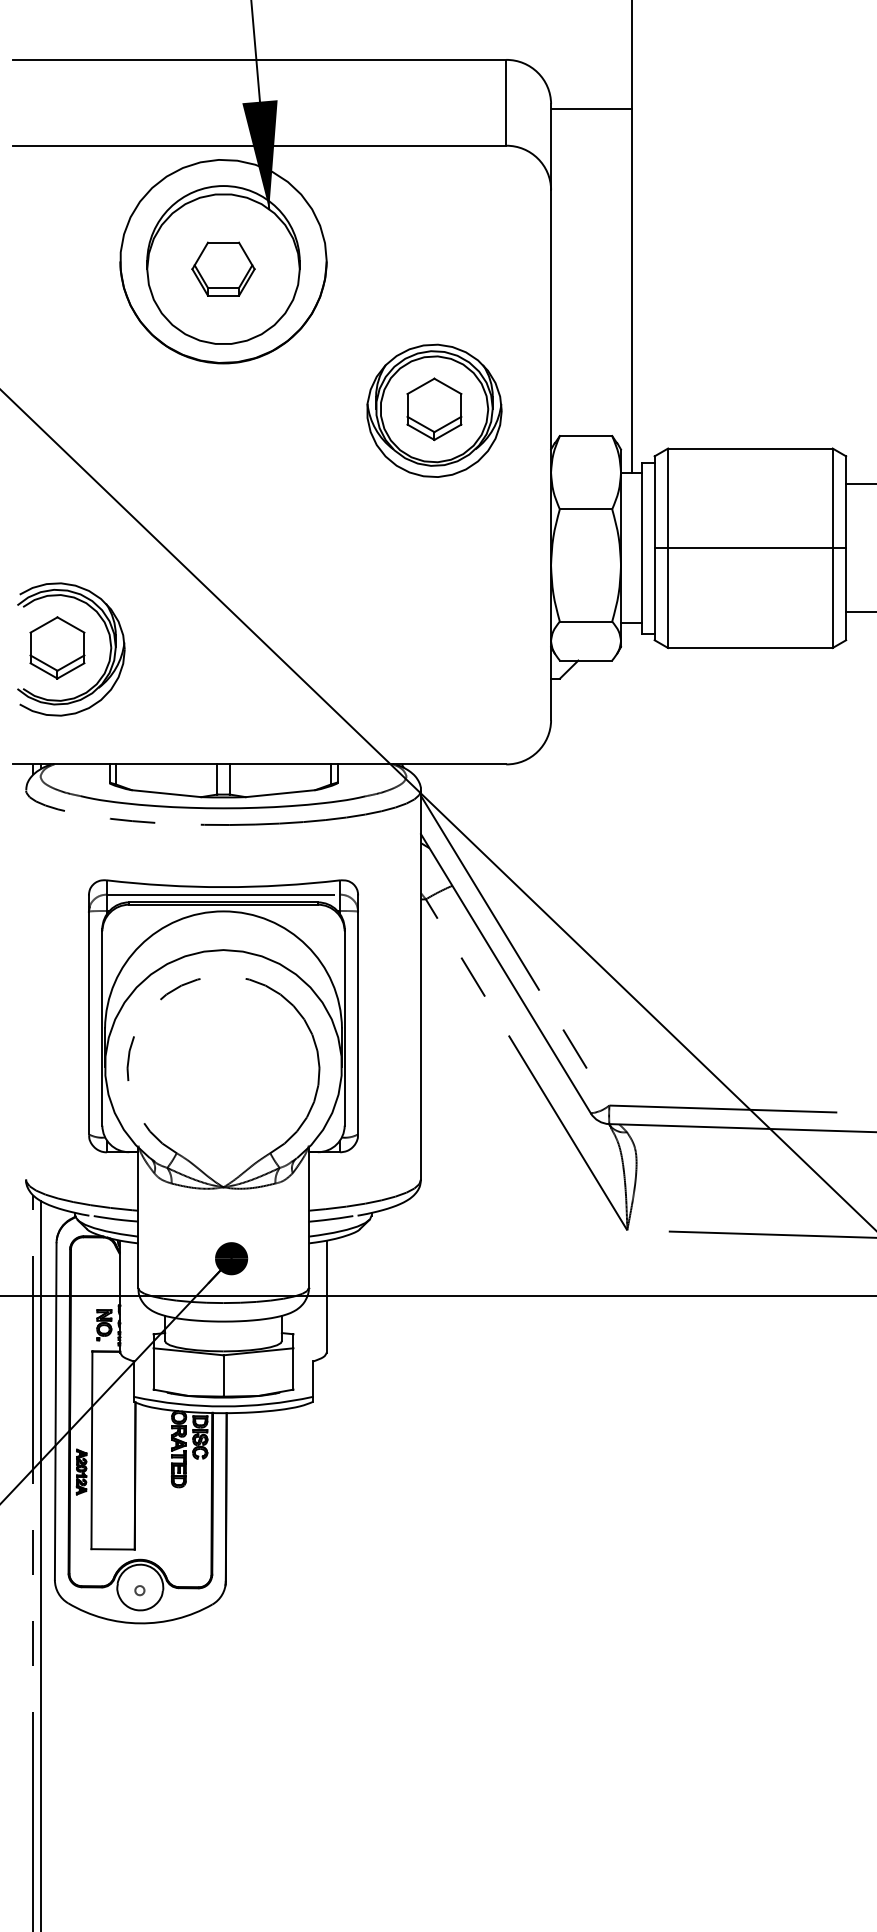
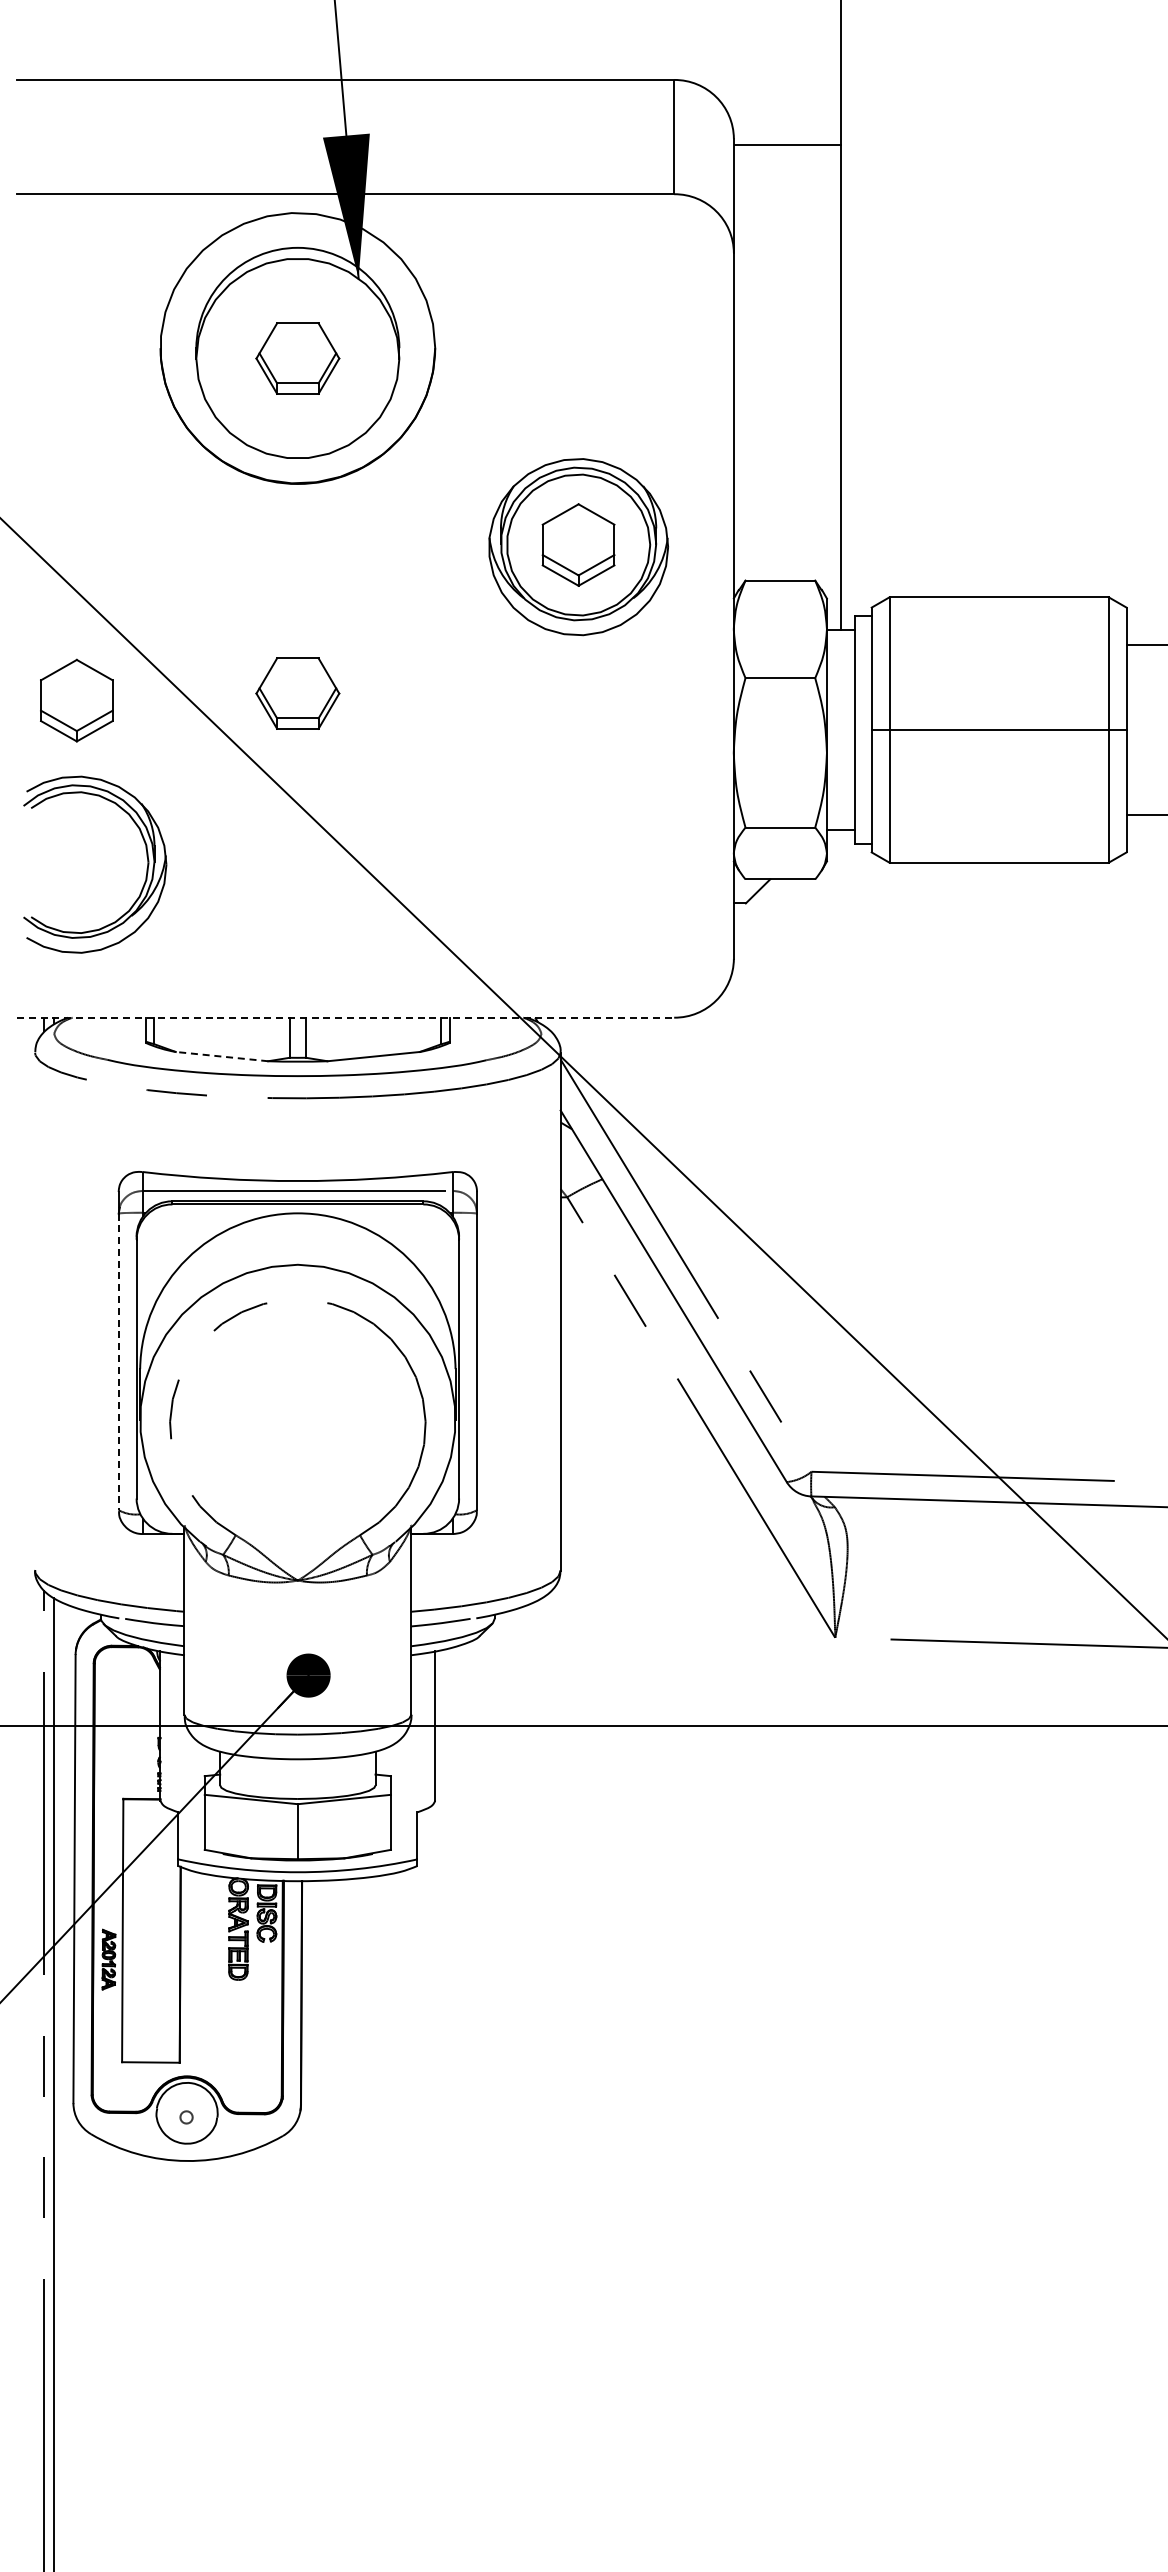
part: (223, 520) -> (297, 693), added
part: (57, 647) -> (76, 700), moved
line: (259, 764) -> (345, 1017), solid -> dashed
line: (166, 793) -> (221, 1056), solid -> dashed
line: (88, 1023) -> (118, 1362), solid -> dashed
part: (103, 1325) -> (138, 1764), removed

